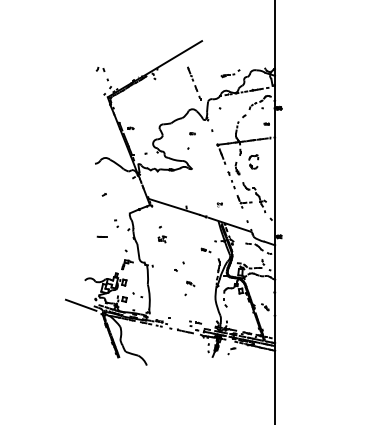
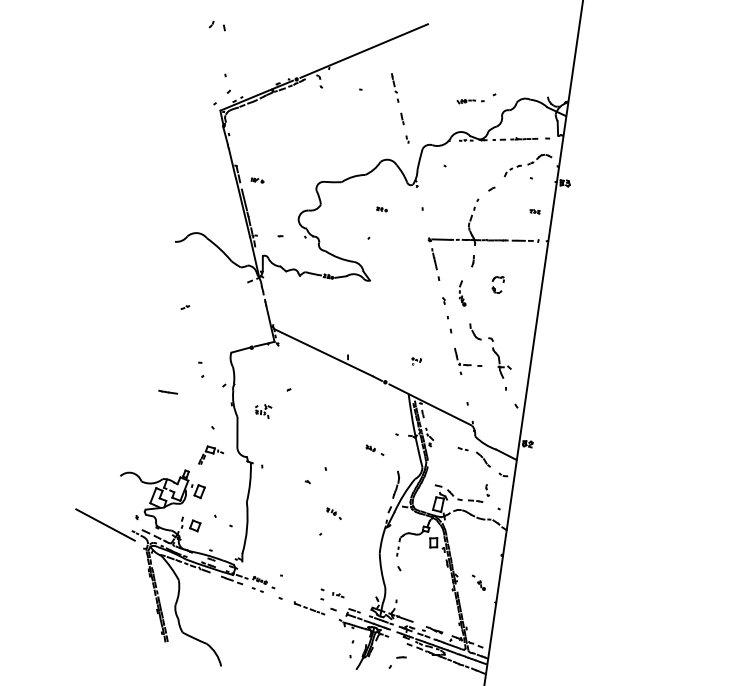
part: (100, 69) -> (217, 25), moved
part: (253, 161) -> (497, 283), size x0.6
part: (161, 239) -> (261, 411), moved

